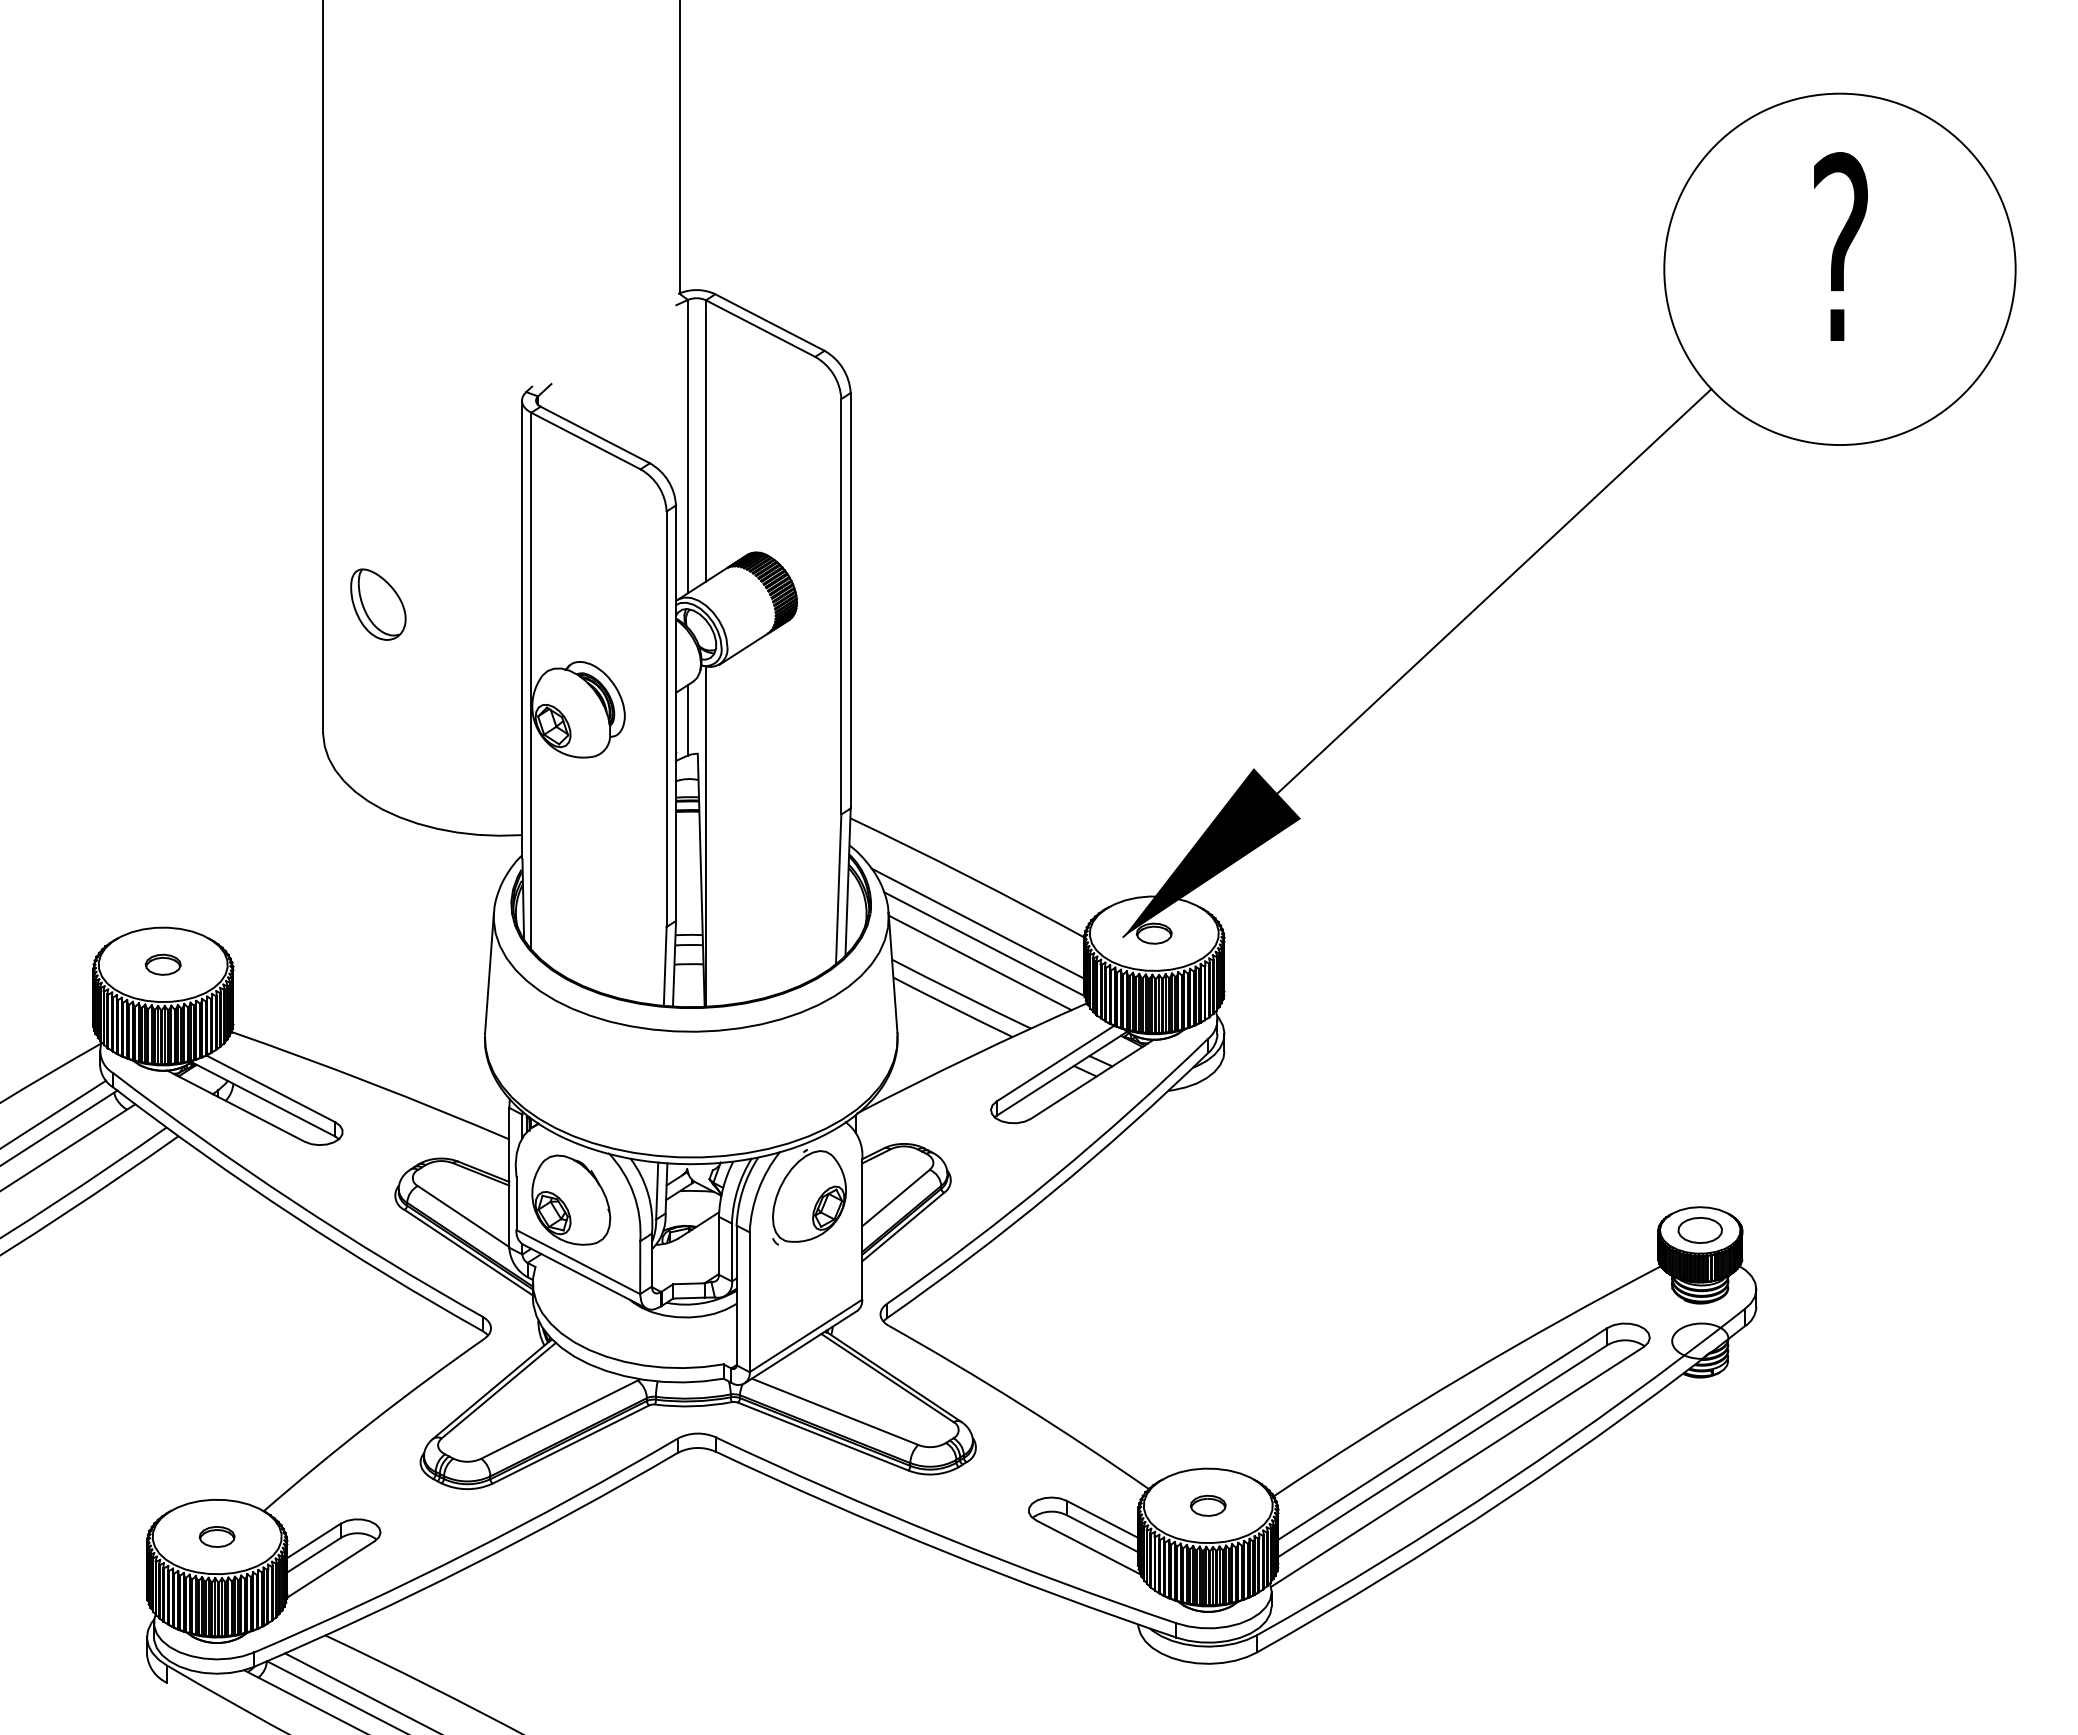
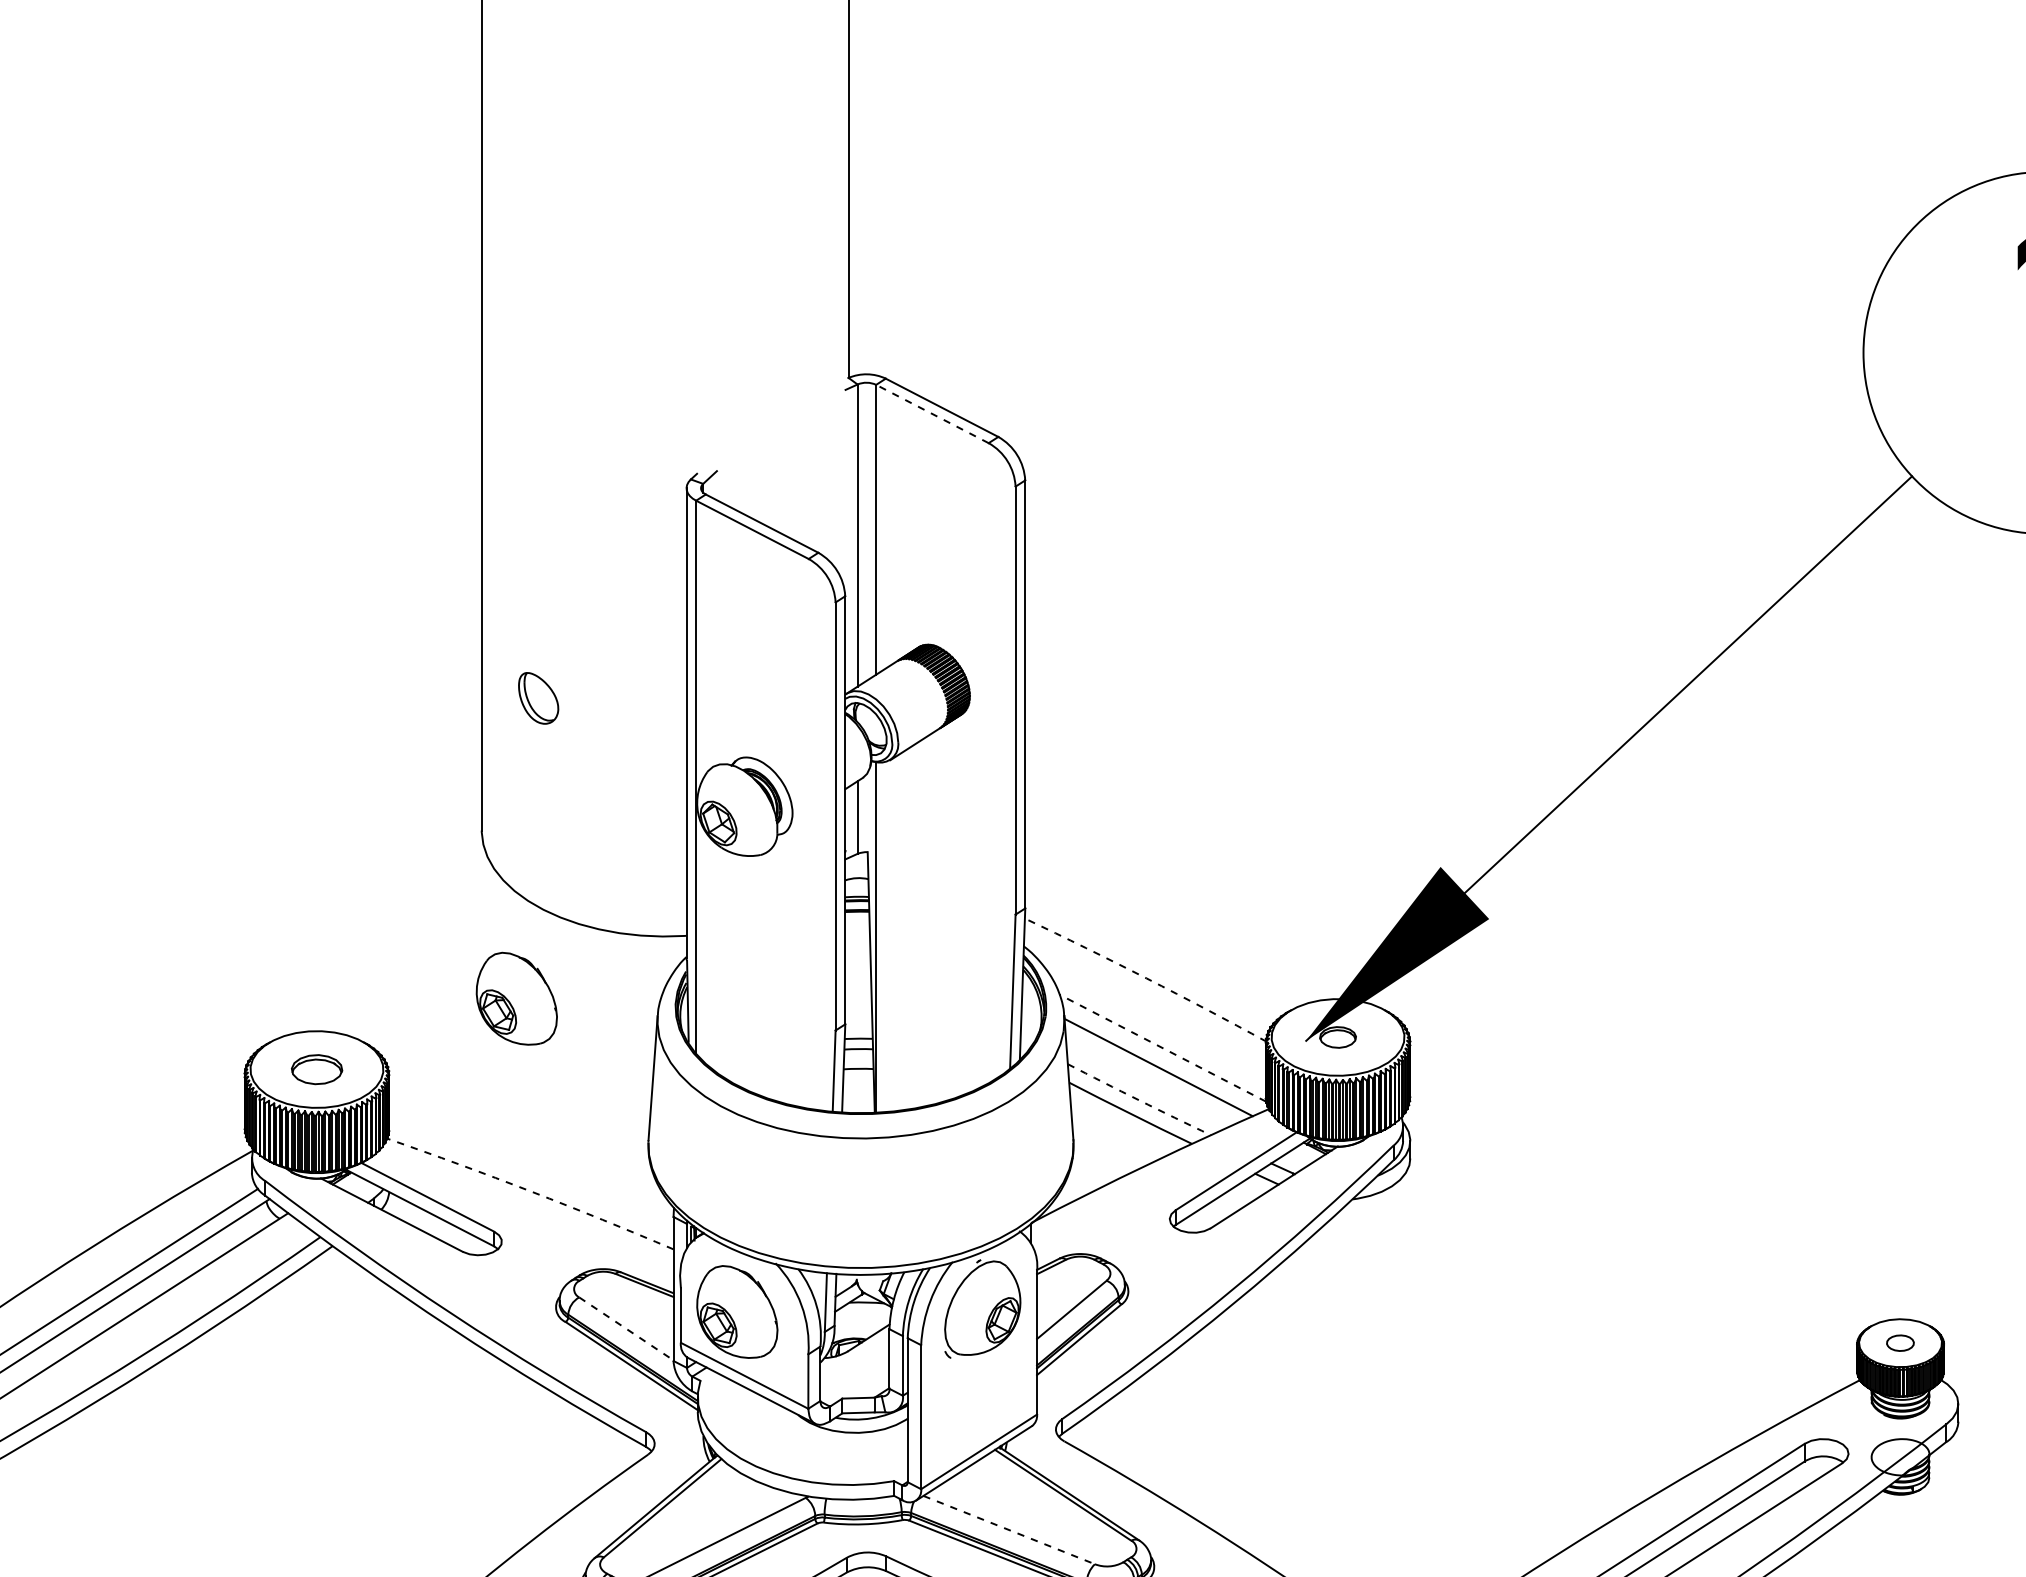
line: (760, 328) -> (932, 413), solid -> dashed
part: (378, 604) -> (538, 698), size x0.7
arc: (968, 876) -> (1146, 978), solid -> dashed
part: (357, 895) -> (517, 998), added
line: (977, 923) -> (1155, 1026), removed
line: (984, 944) -> (1163, 1048), solid -> dashed
part: (162, 964) -> (316, 1069), size x1.4
arc: (961, 994) -> (1139, 1100), solid -> dashed
arc: (371, 1083) -> (531, 1191), solid -> dashed
line: (464, 1216) -> (627, 1328), solid -> dashed
part: (1699, 1230) -> (1899, 1343), size x0.6
line: (835, 1411) -> (1009, 1529), solid -> dashed

